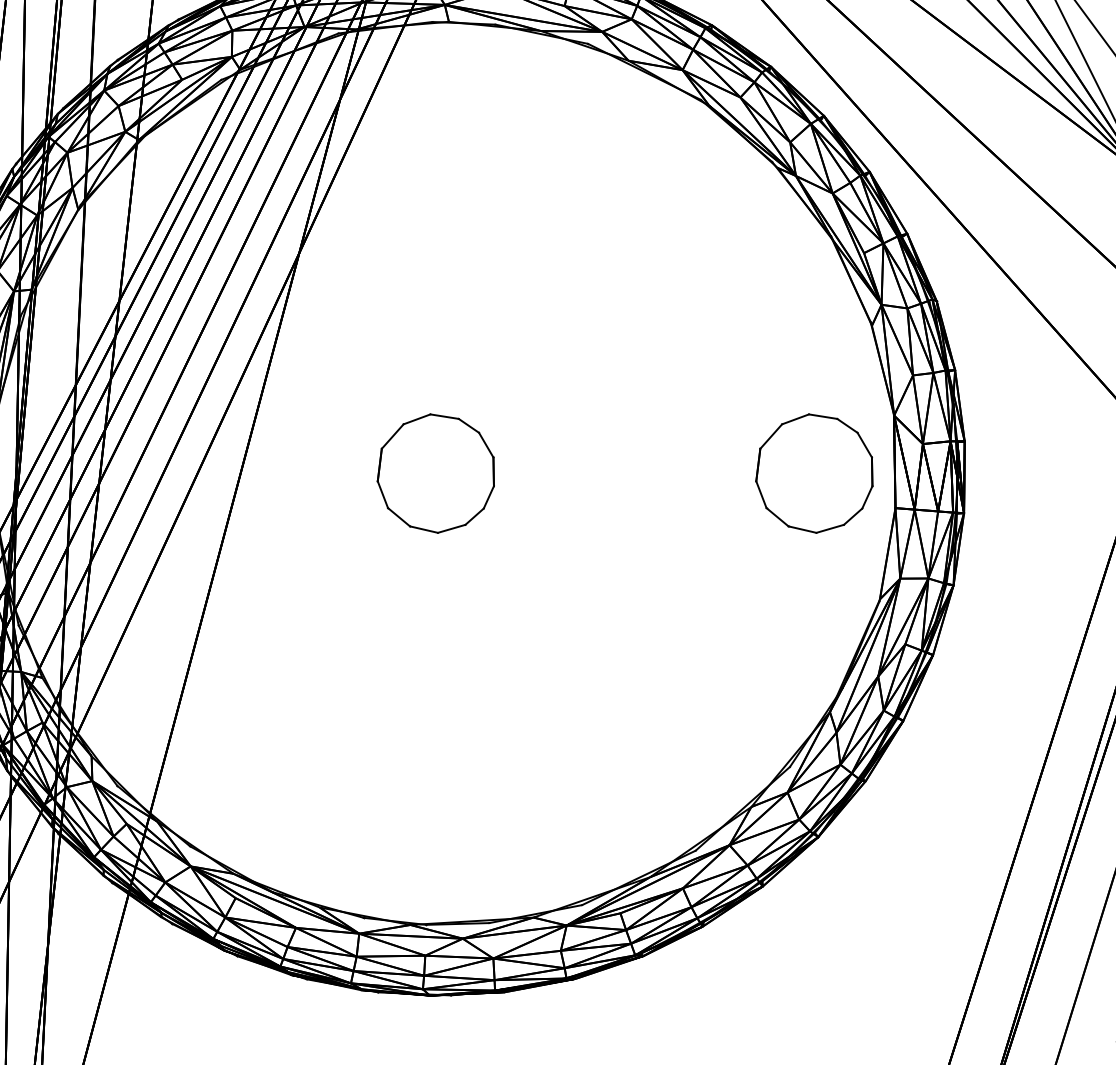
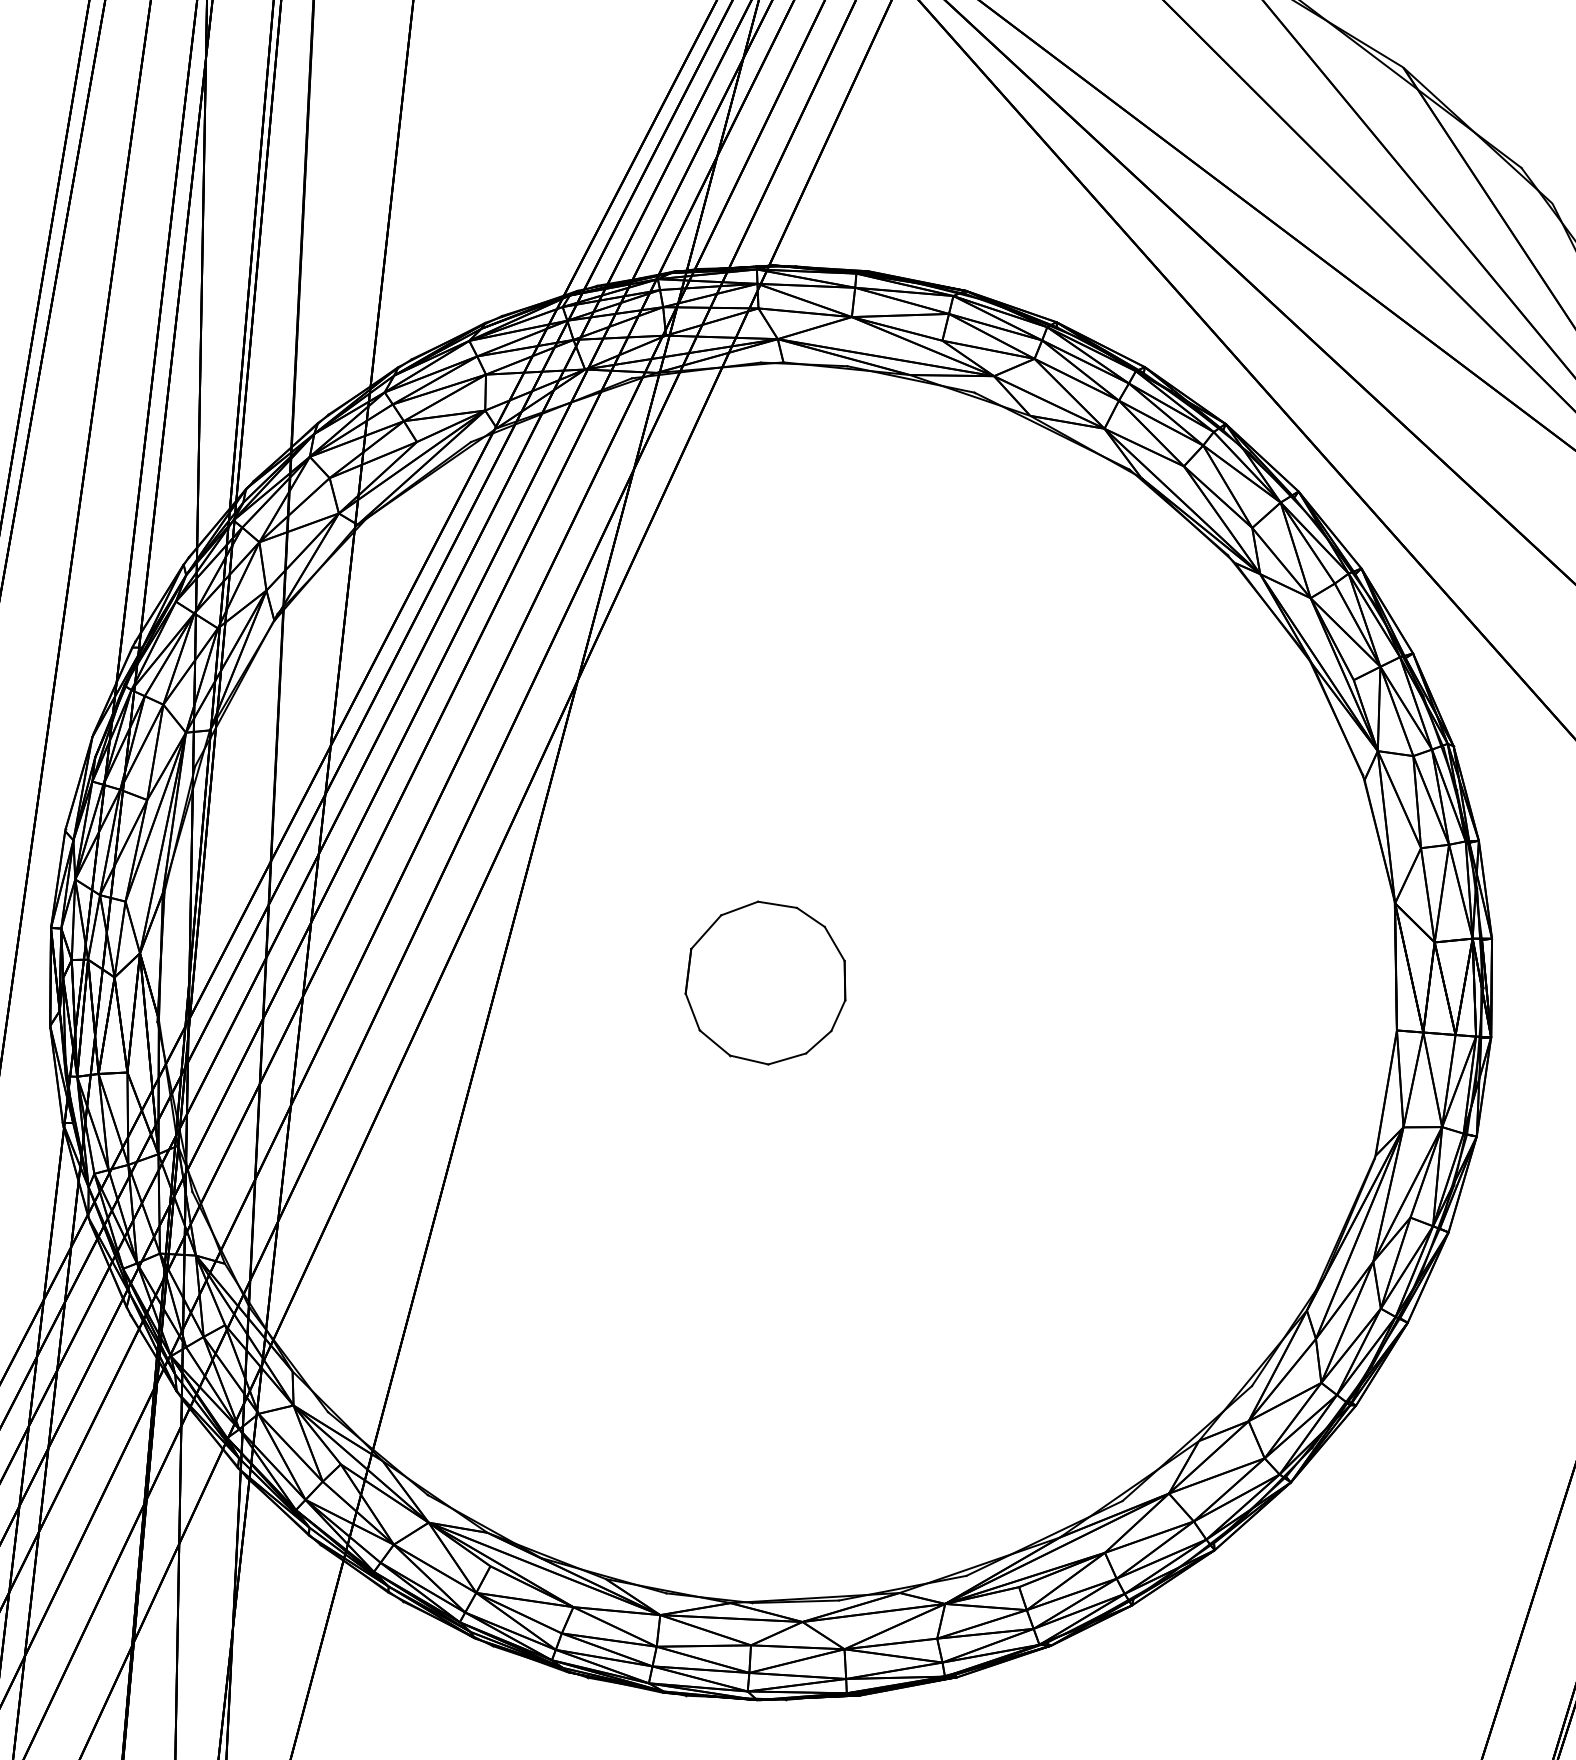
part: (814, 473) -> (1285, 982), removed

